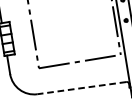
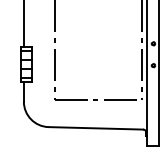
line: (81, 88) -> (95, 128), dashed -> solid

